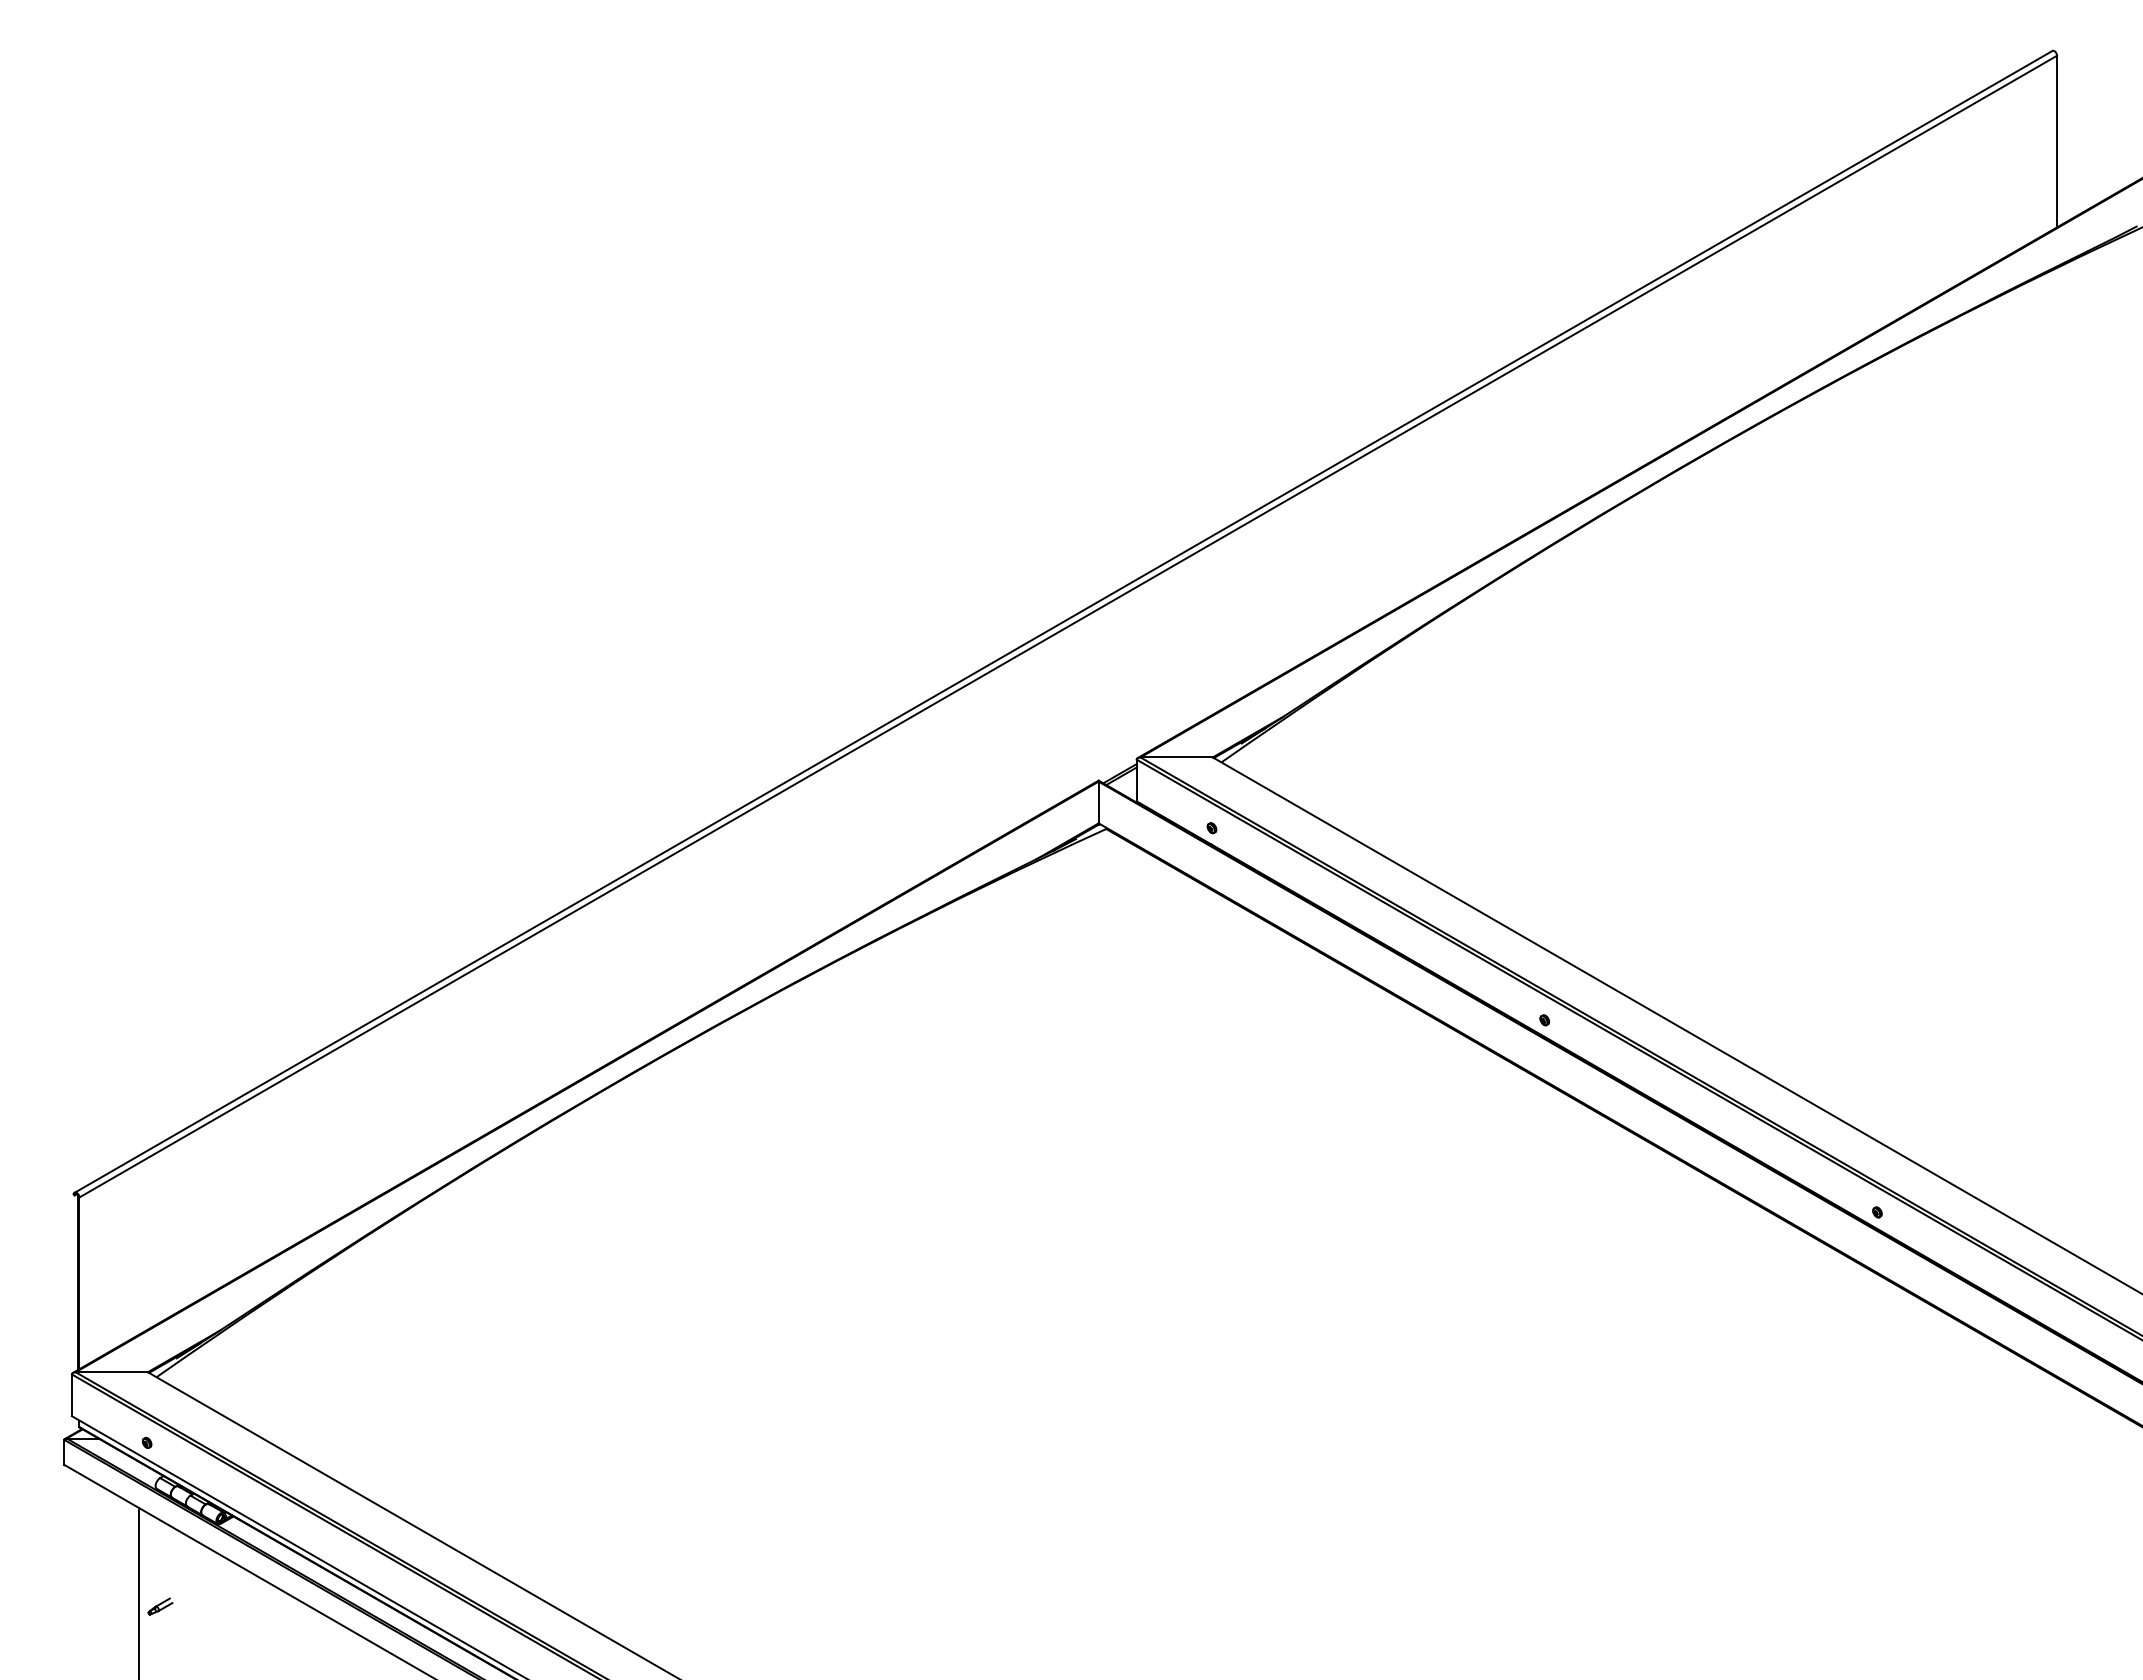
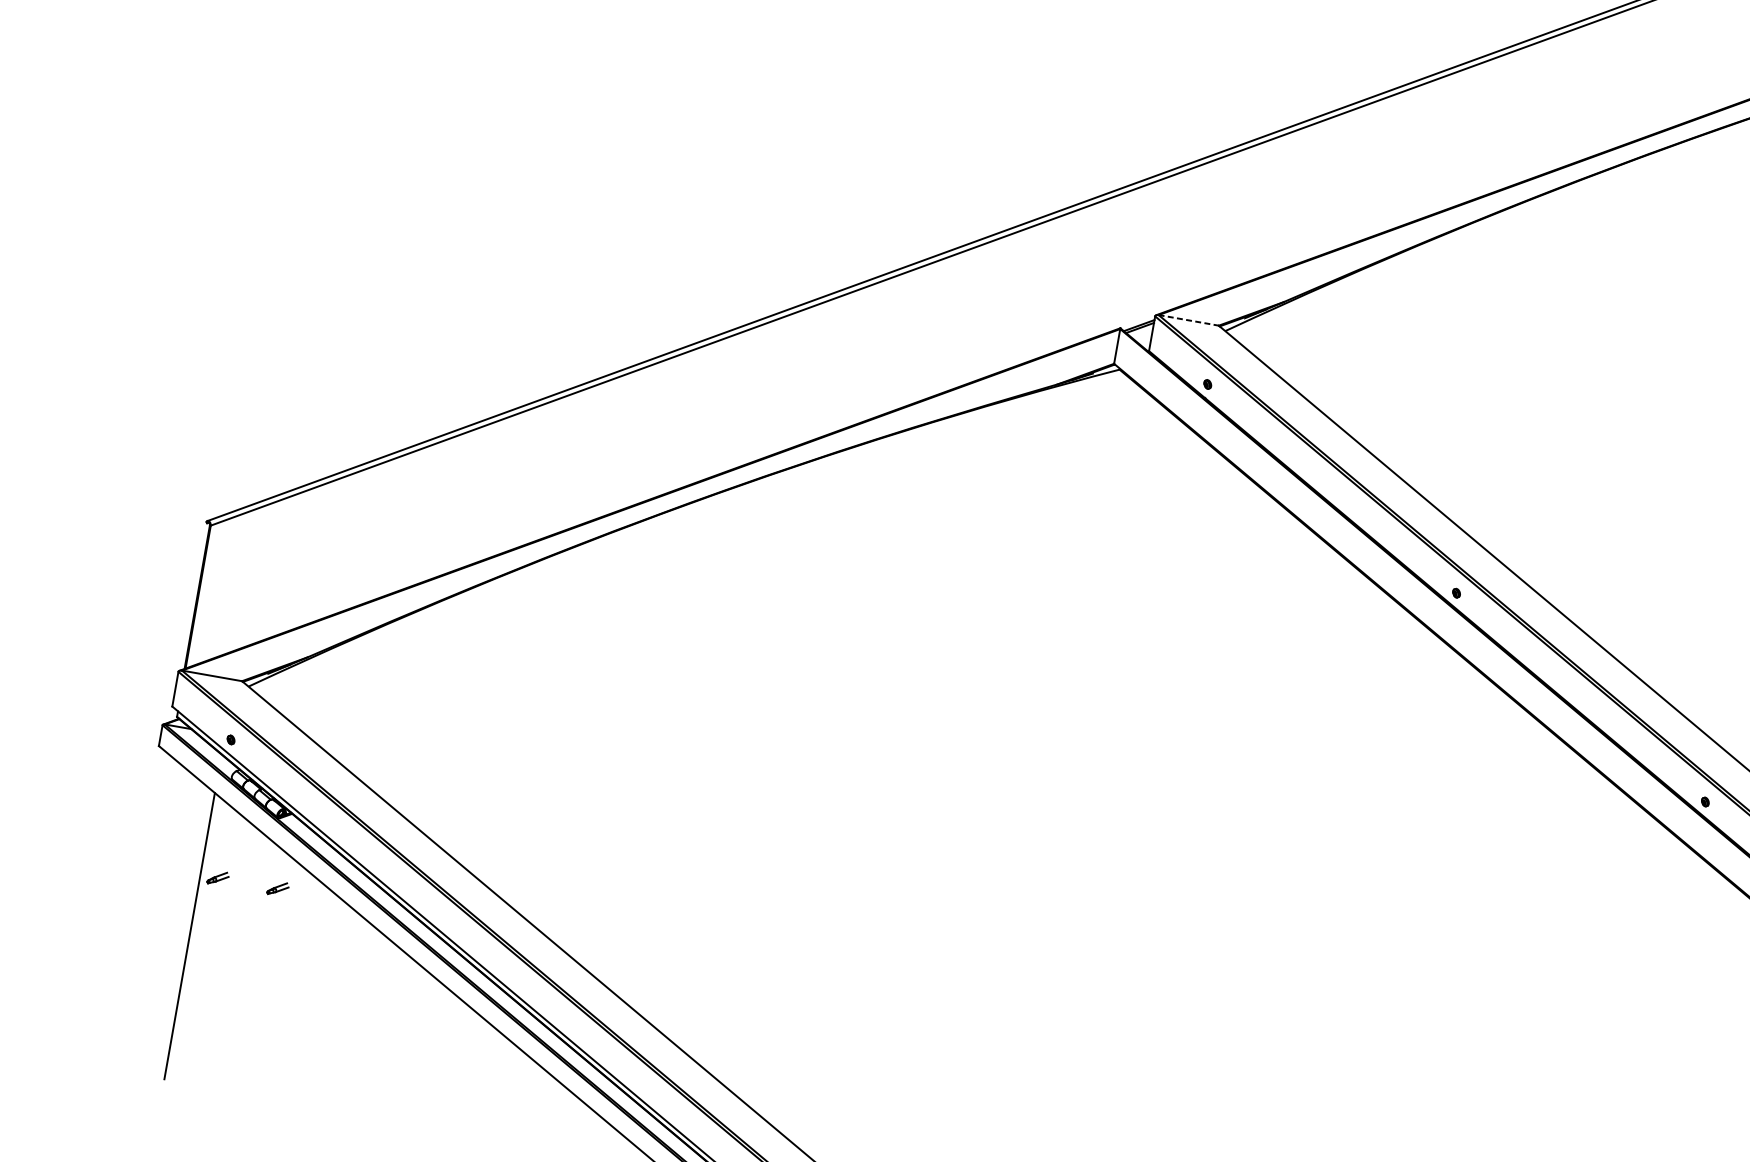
line: (1177, 757) -> (1189, 320), solid -> dashed
part: (232, 1606) -> (278, 888), added

